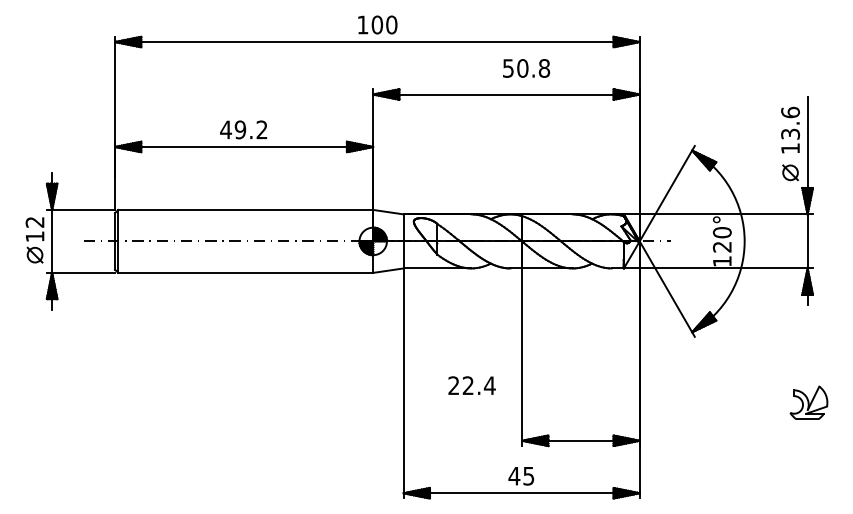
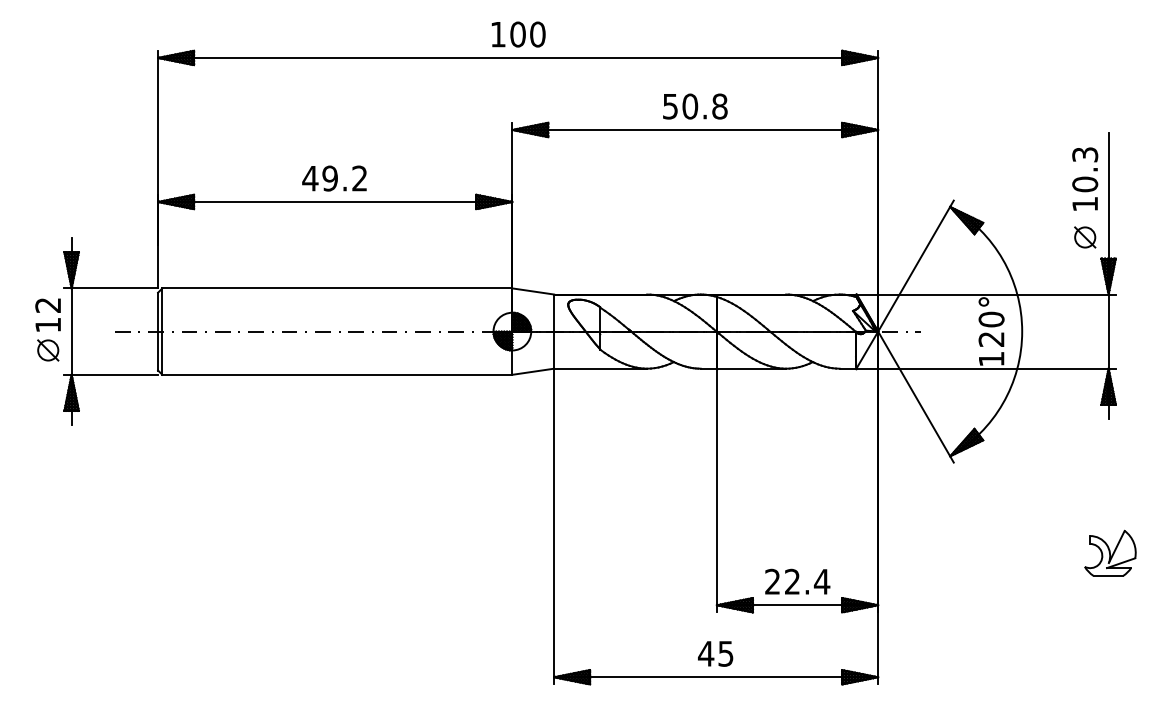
text: (526, 68) -> (695, 106), moved
text: (790, 122) -> (1085, 168), 13.6 -> 10.3
text: (471, 385) -> (796, 581), moved

